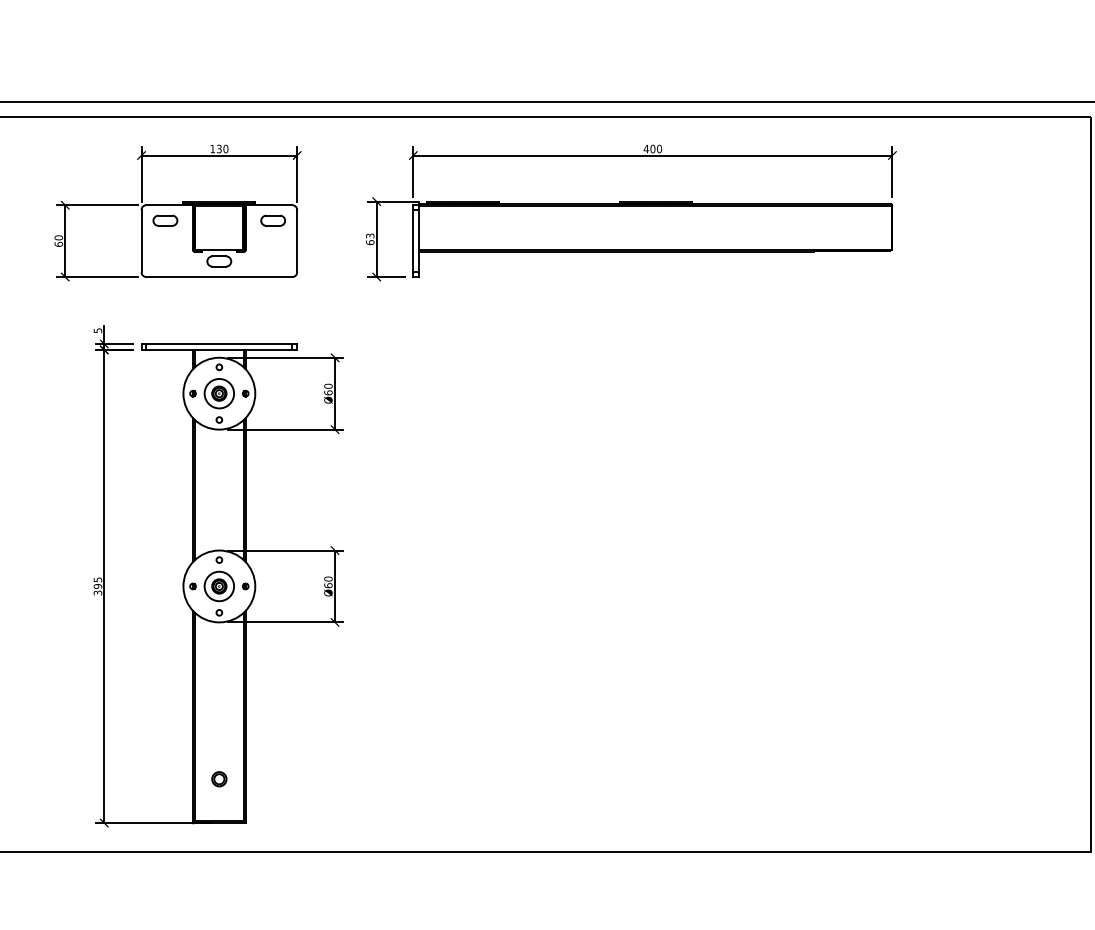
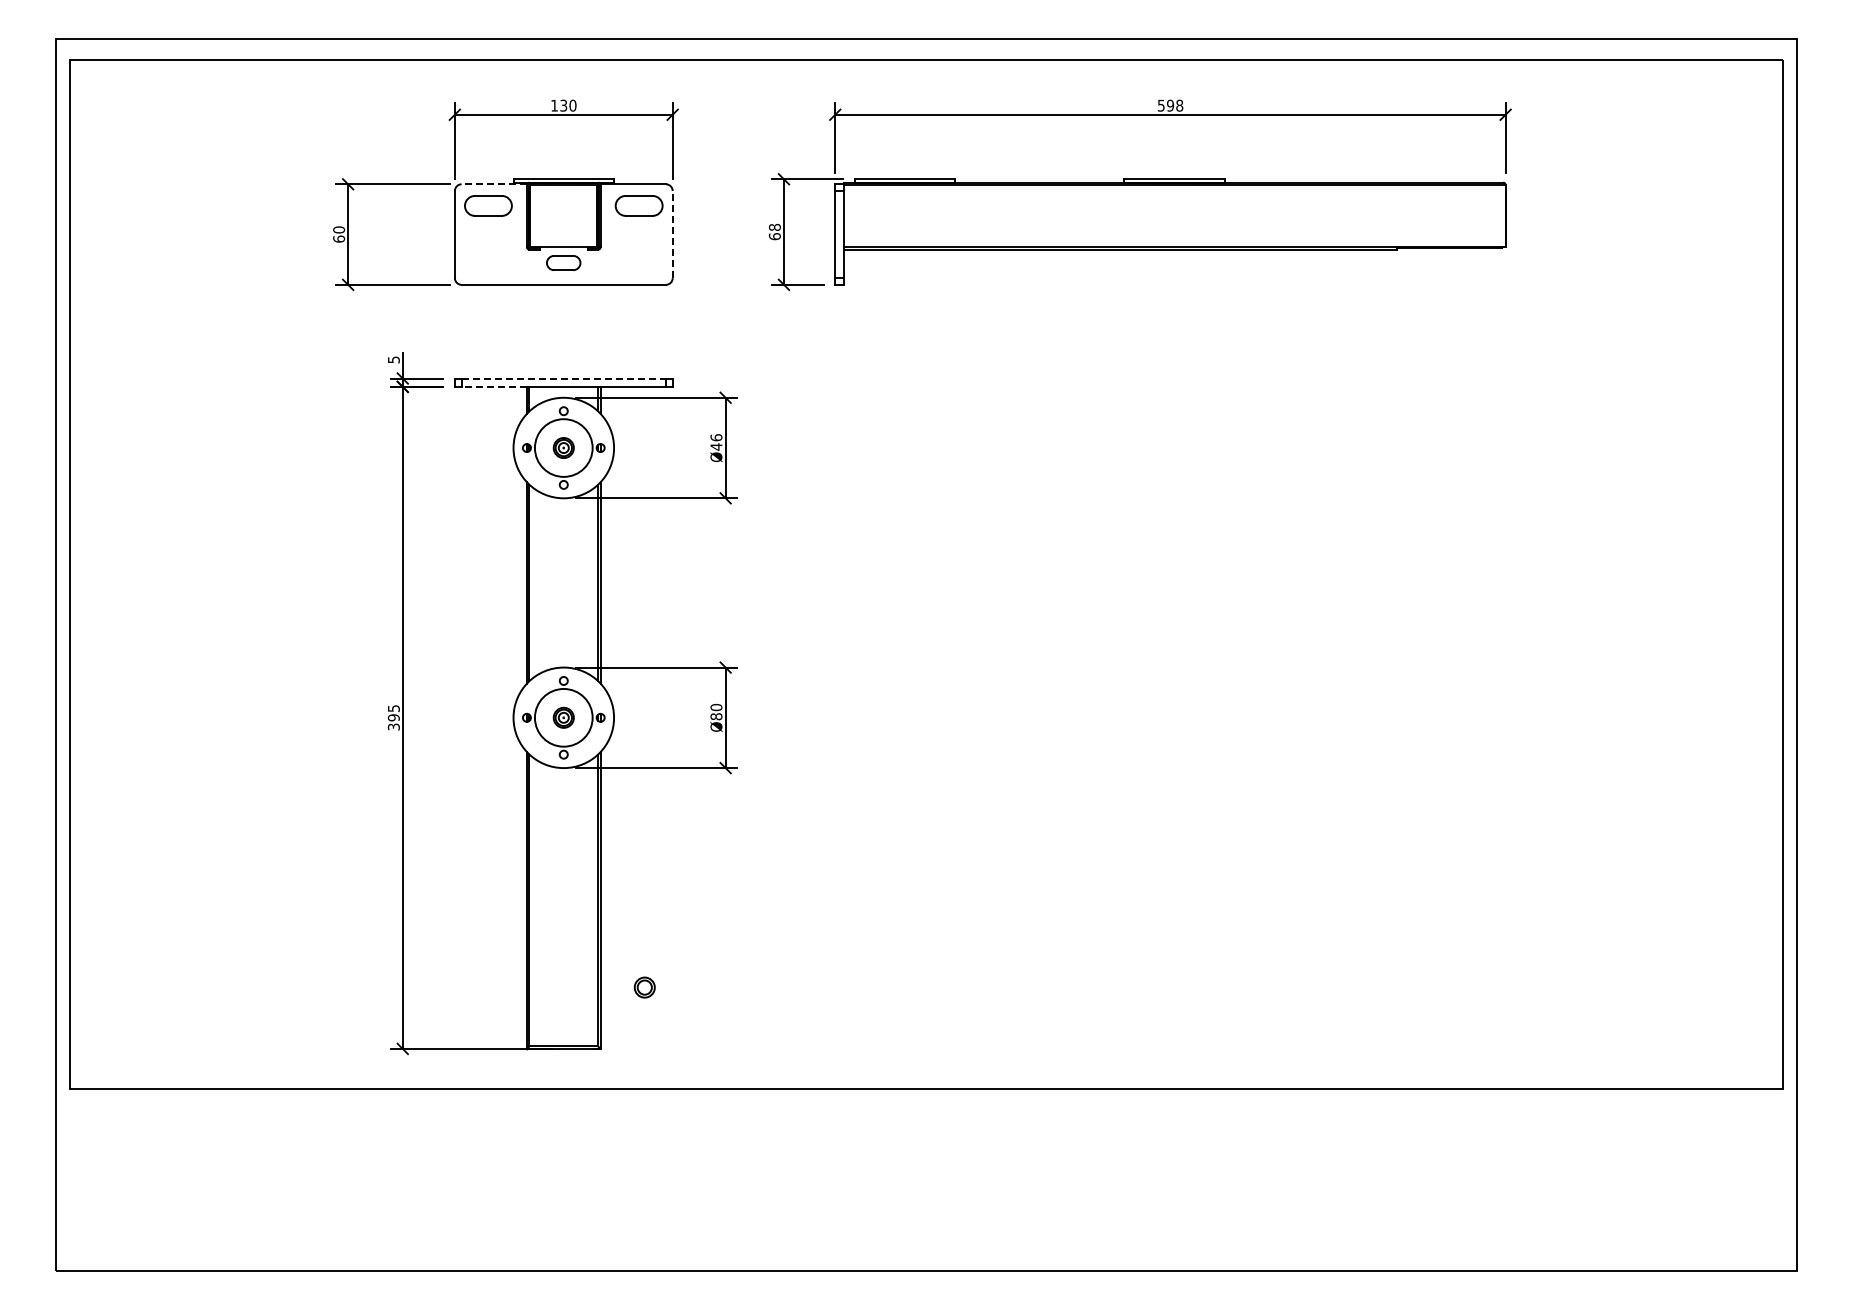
text: (652, 148) -> (1170, 105), 400 -> 598
line: (169, 205) -> (494, 184), solid -> dashed
part: (164, 221) -> (487, 206), size x1.4
part: (272, 221) -> (638, 206), size x1.4
text: (369, 235) -> (774, 226), 63 -> 68
line: (297, 241) -> (672, 234), solid -> dashed
line: (219, 343) -> (564, 378), solid -> dashed
line: (169, 349) -> (494, 386), solid -> dashed
text: (328, 389) -> (716, 442), Ø60 -> Ø46
circle: (219, 393) -> (563, 447), size x1.4
text: (328, 585) -> (716, 716), Ø60 -> Ø80
circle: (219, 586) -> (563, 717), size x1.4
part: (219, 779) -> (644, 987), moved

